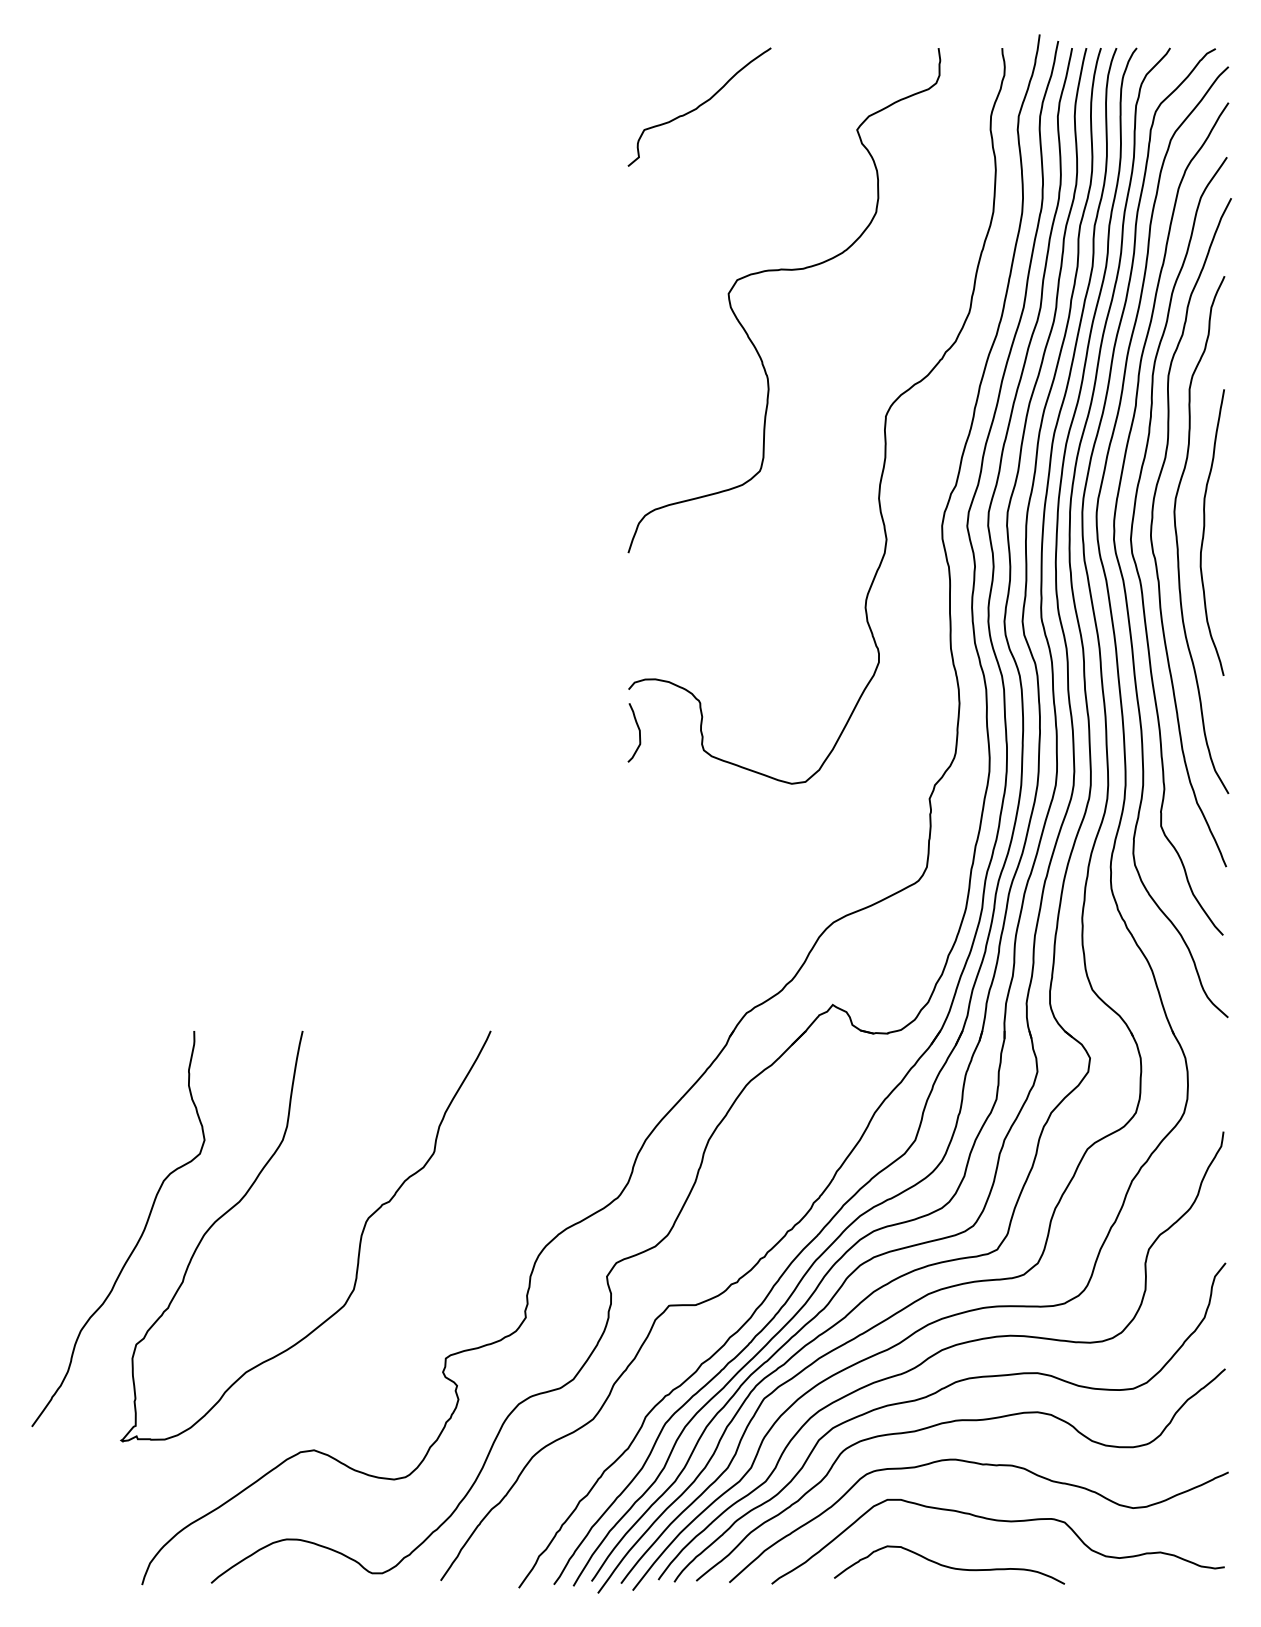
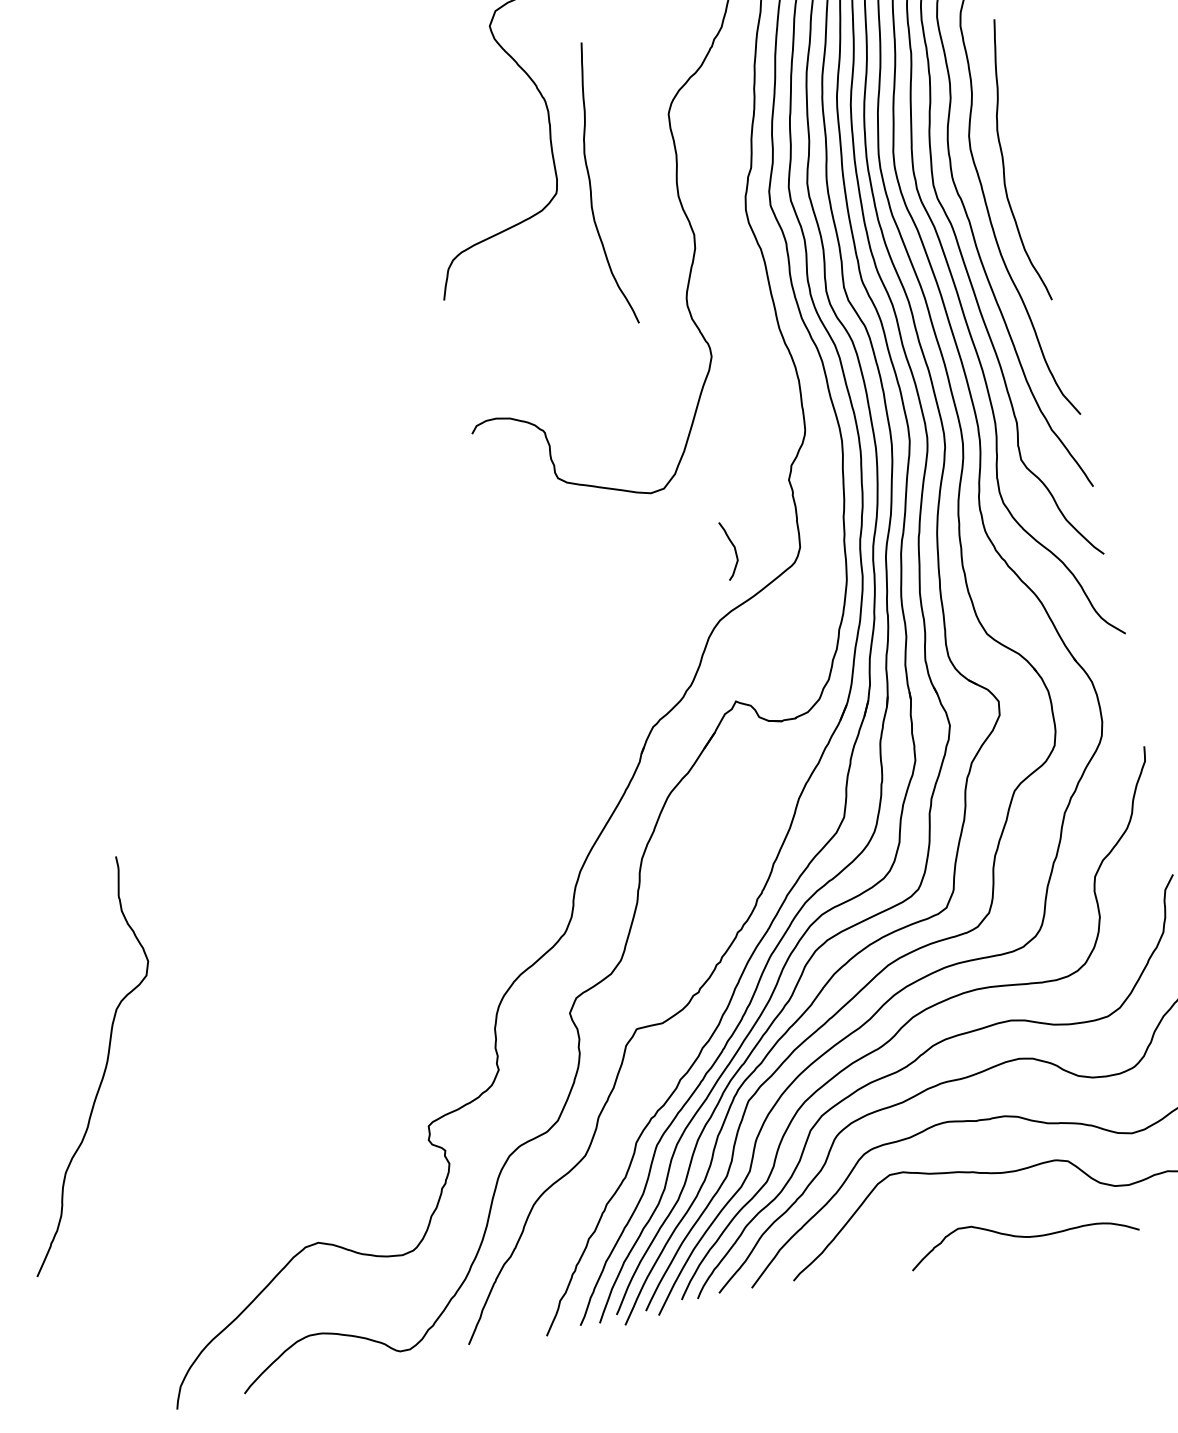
curve: (795, 471) -> (591, 186), added
curve: (638, 730) -> (733, 547), moved
curve: (358, 1247) -> (320, 1035), removed
curve: (949, 1566) -> (1023, 1235), moved

